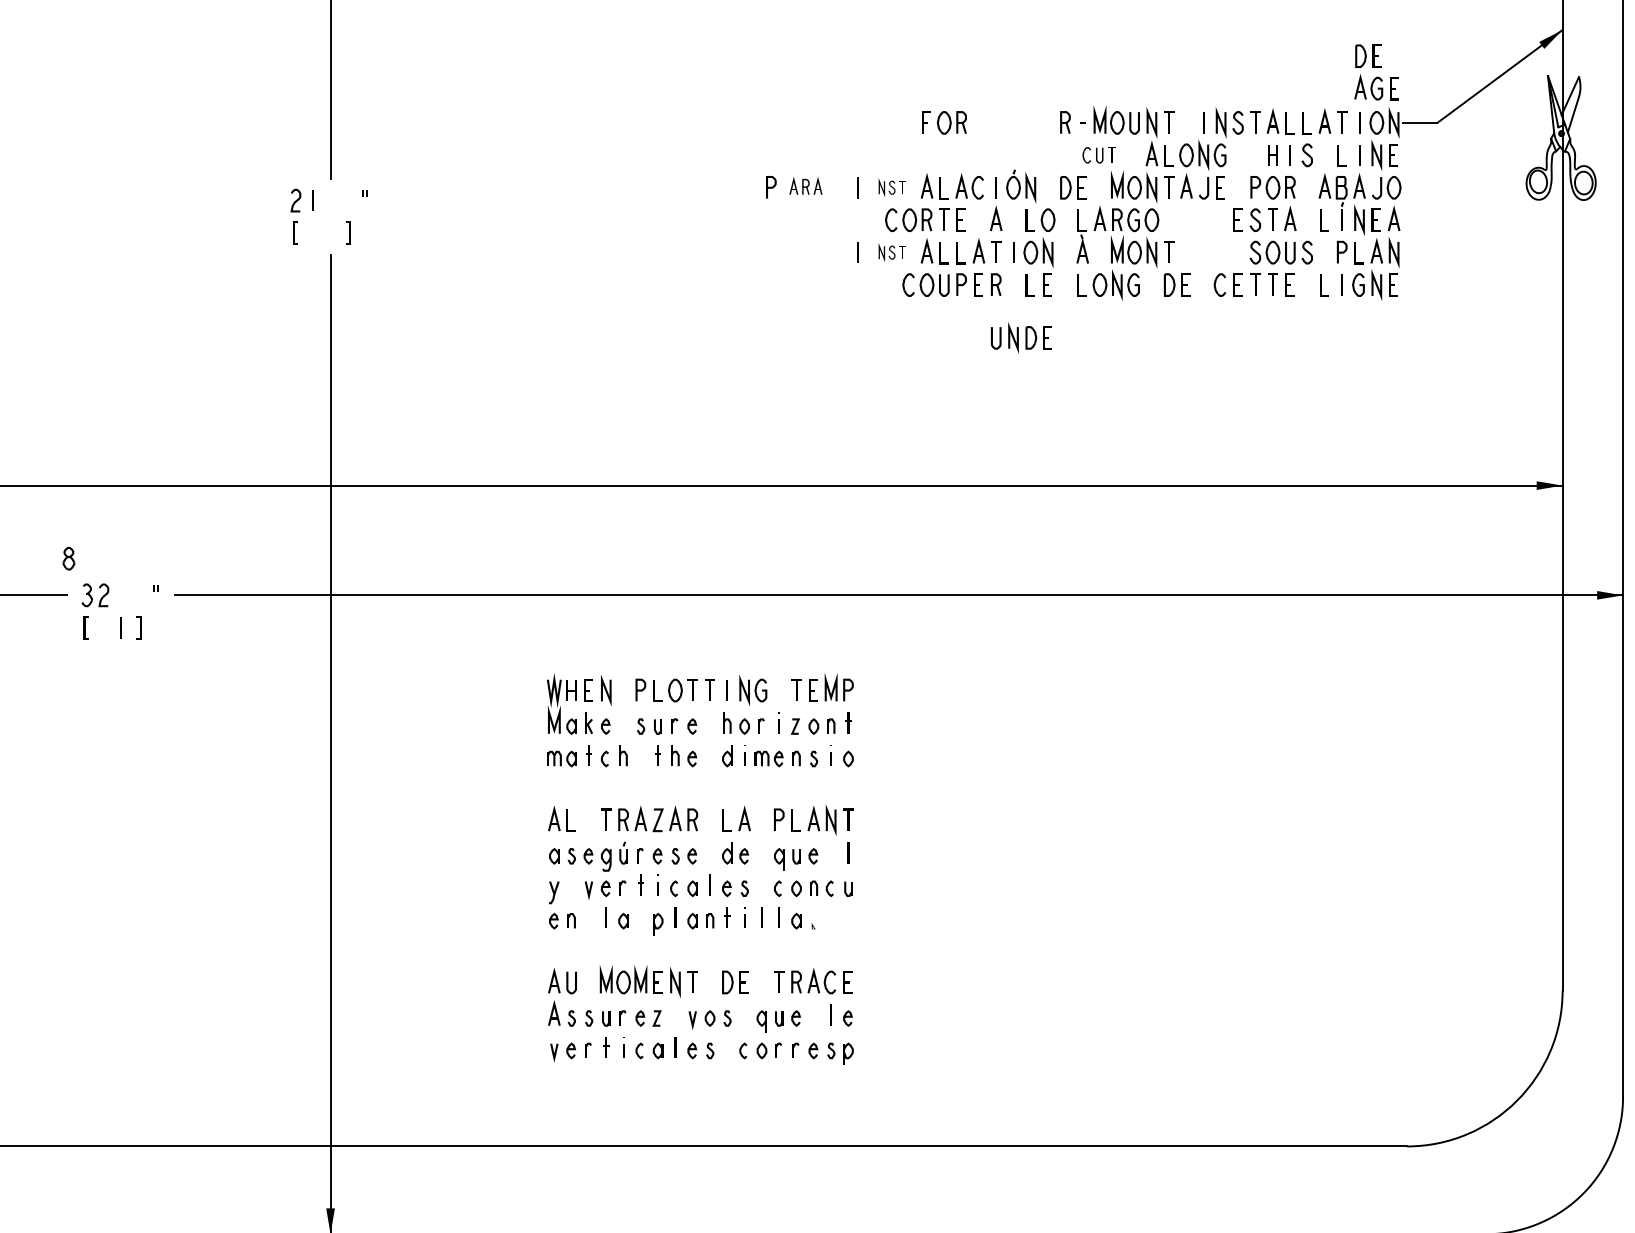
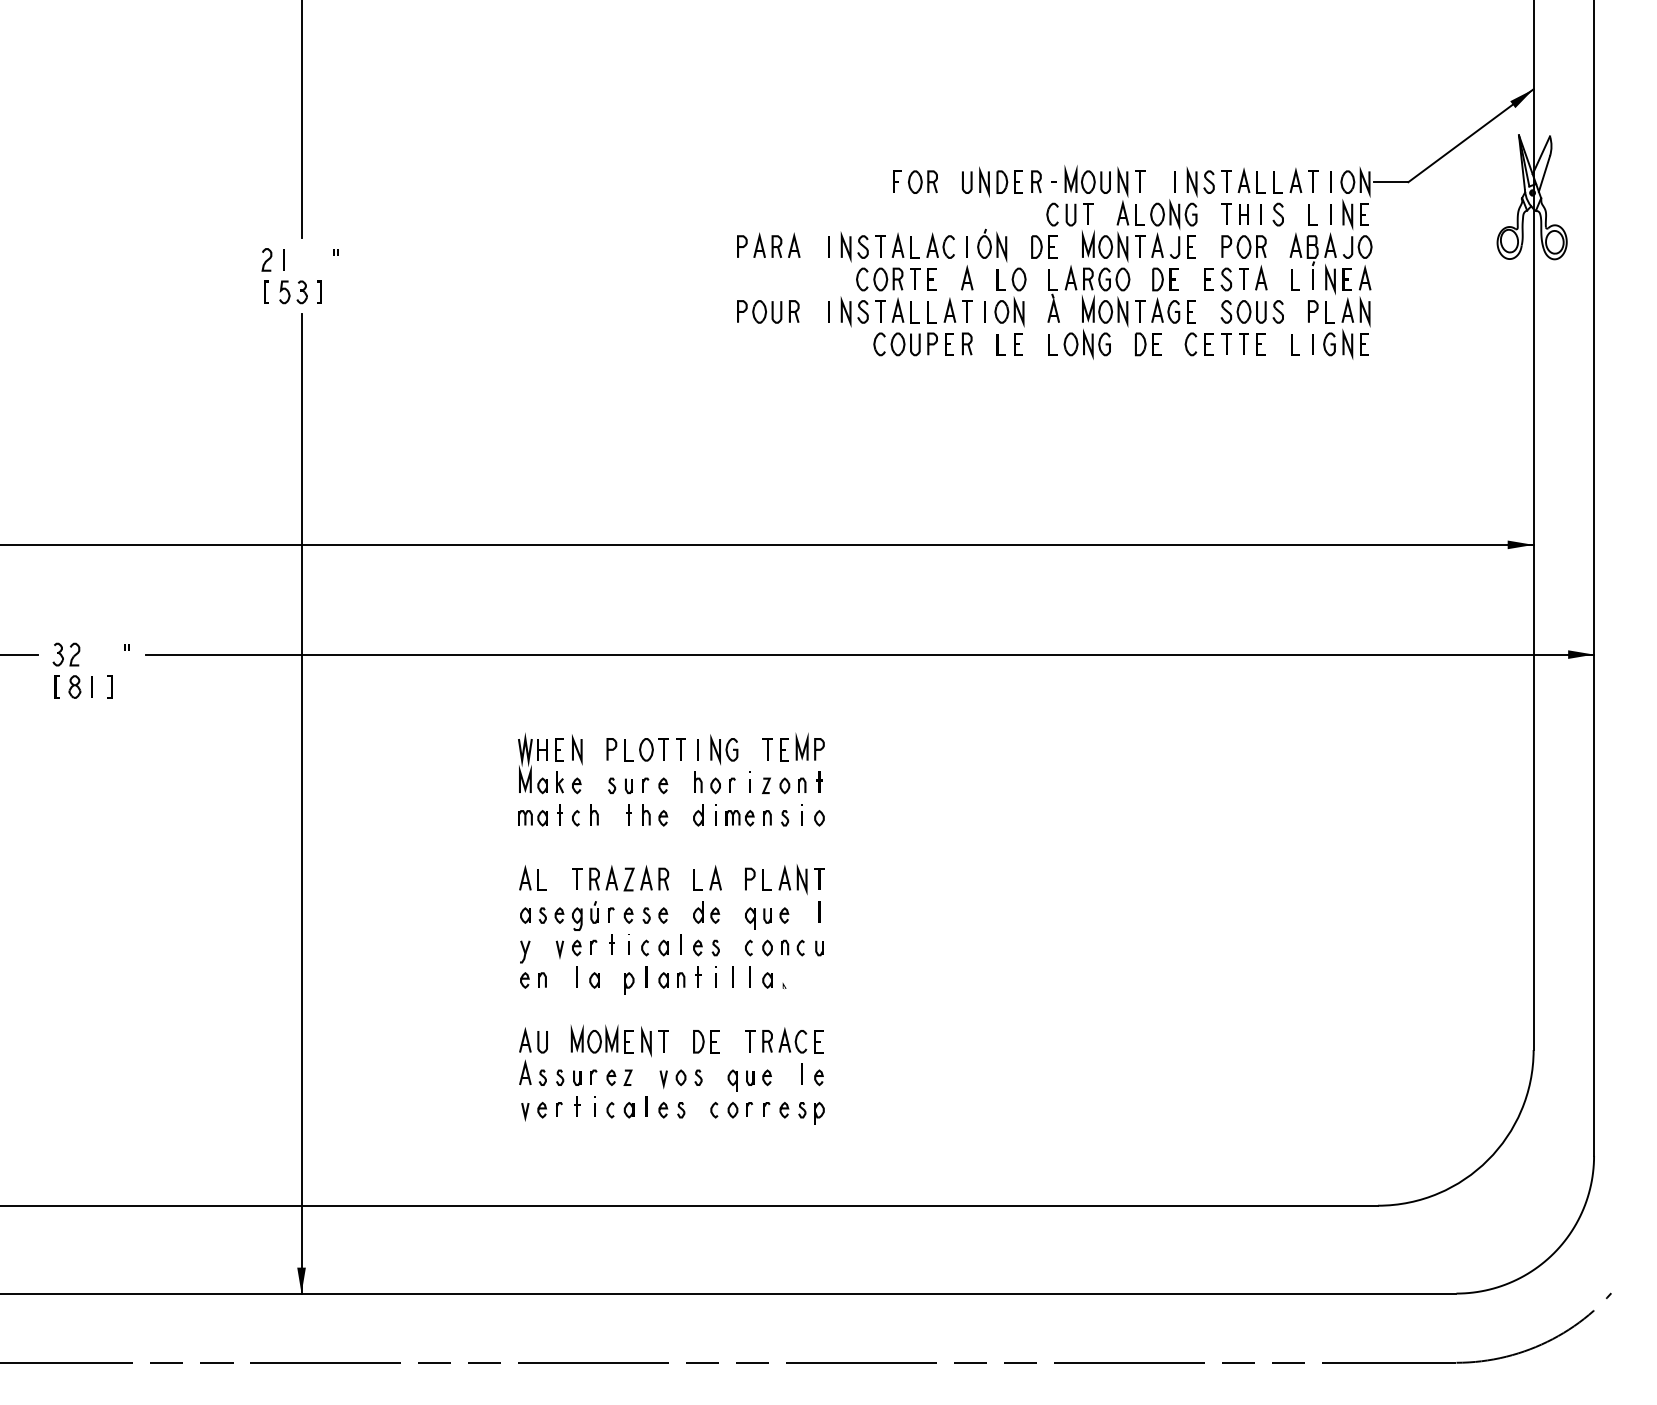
part: (1376, 72) -> (1173, 295), moved
part: (1255, 154) -> (1226, 213), added
part: (1098, 155) -> (1069, 214), size x1.43
part: (805, 185) -> (776, 244), size x1.43
part: (891, 187) -> (862, 246), size x1.67
part: (322, 233) -> (293, 292), added
part: (797, 252) -> (768, 311), added
part: (891, 252) -> (862, 311), size x1.67
part: (1021, 337) -> (992, 181), moved
part: (68, 558) -> (74, 686), moved

